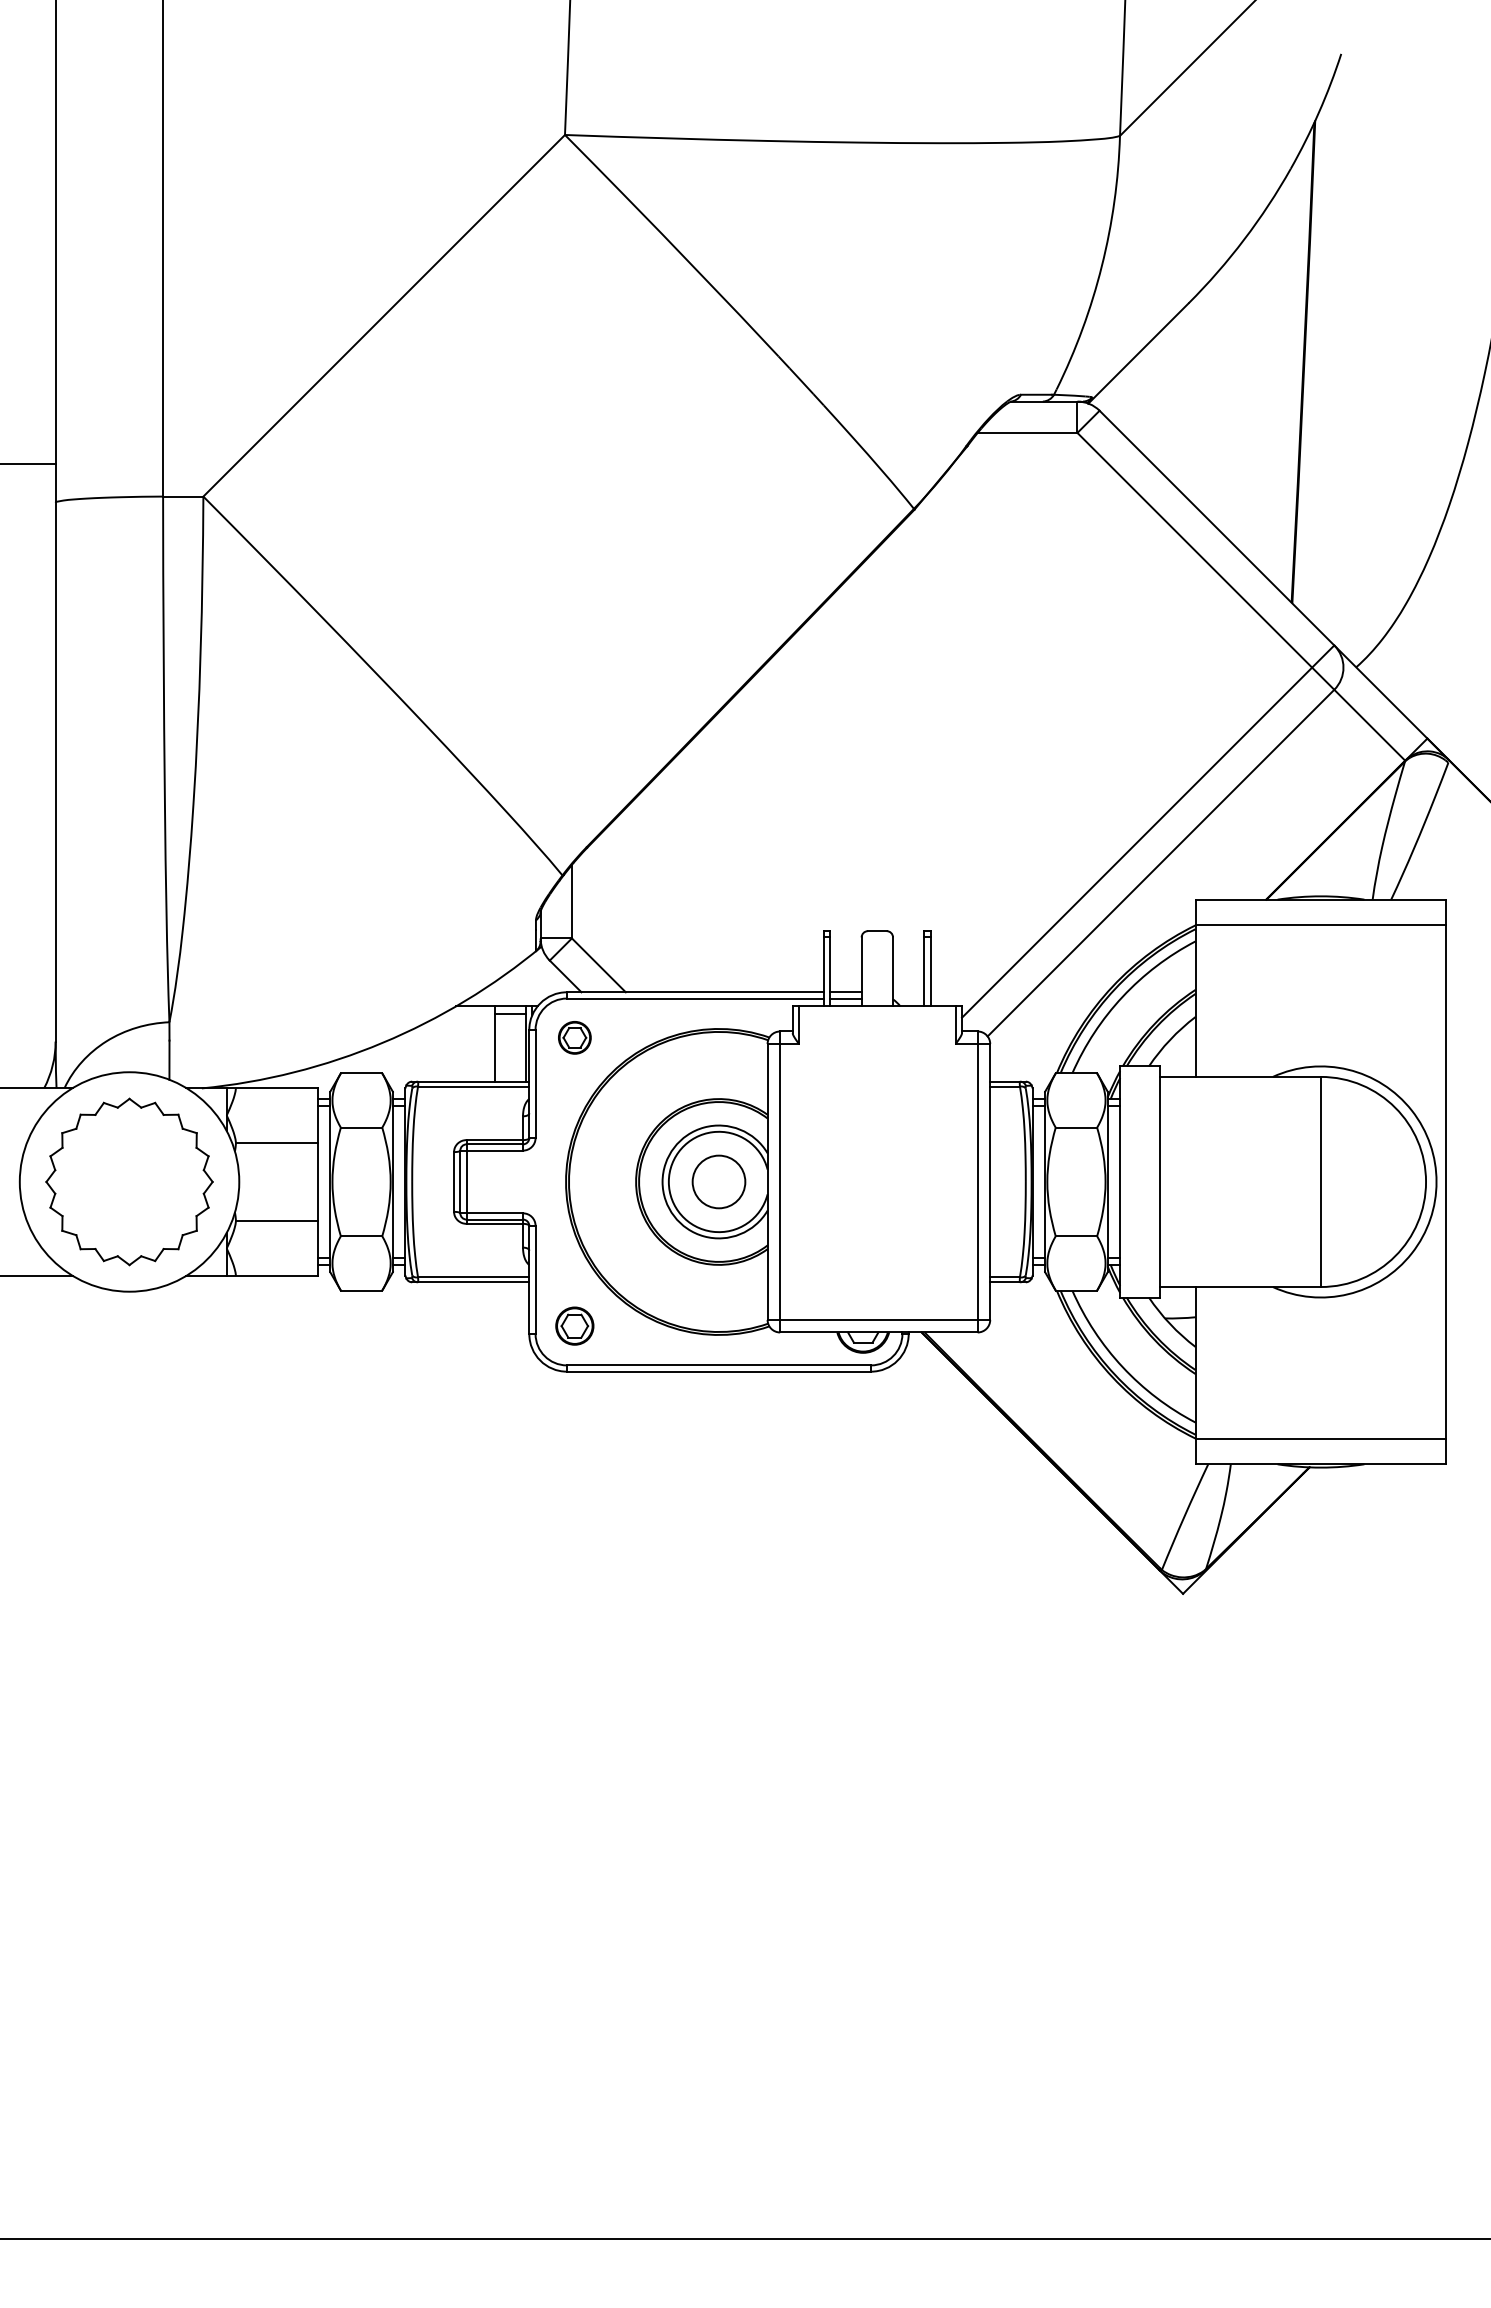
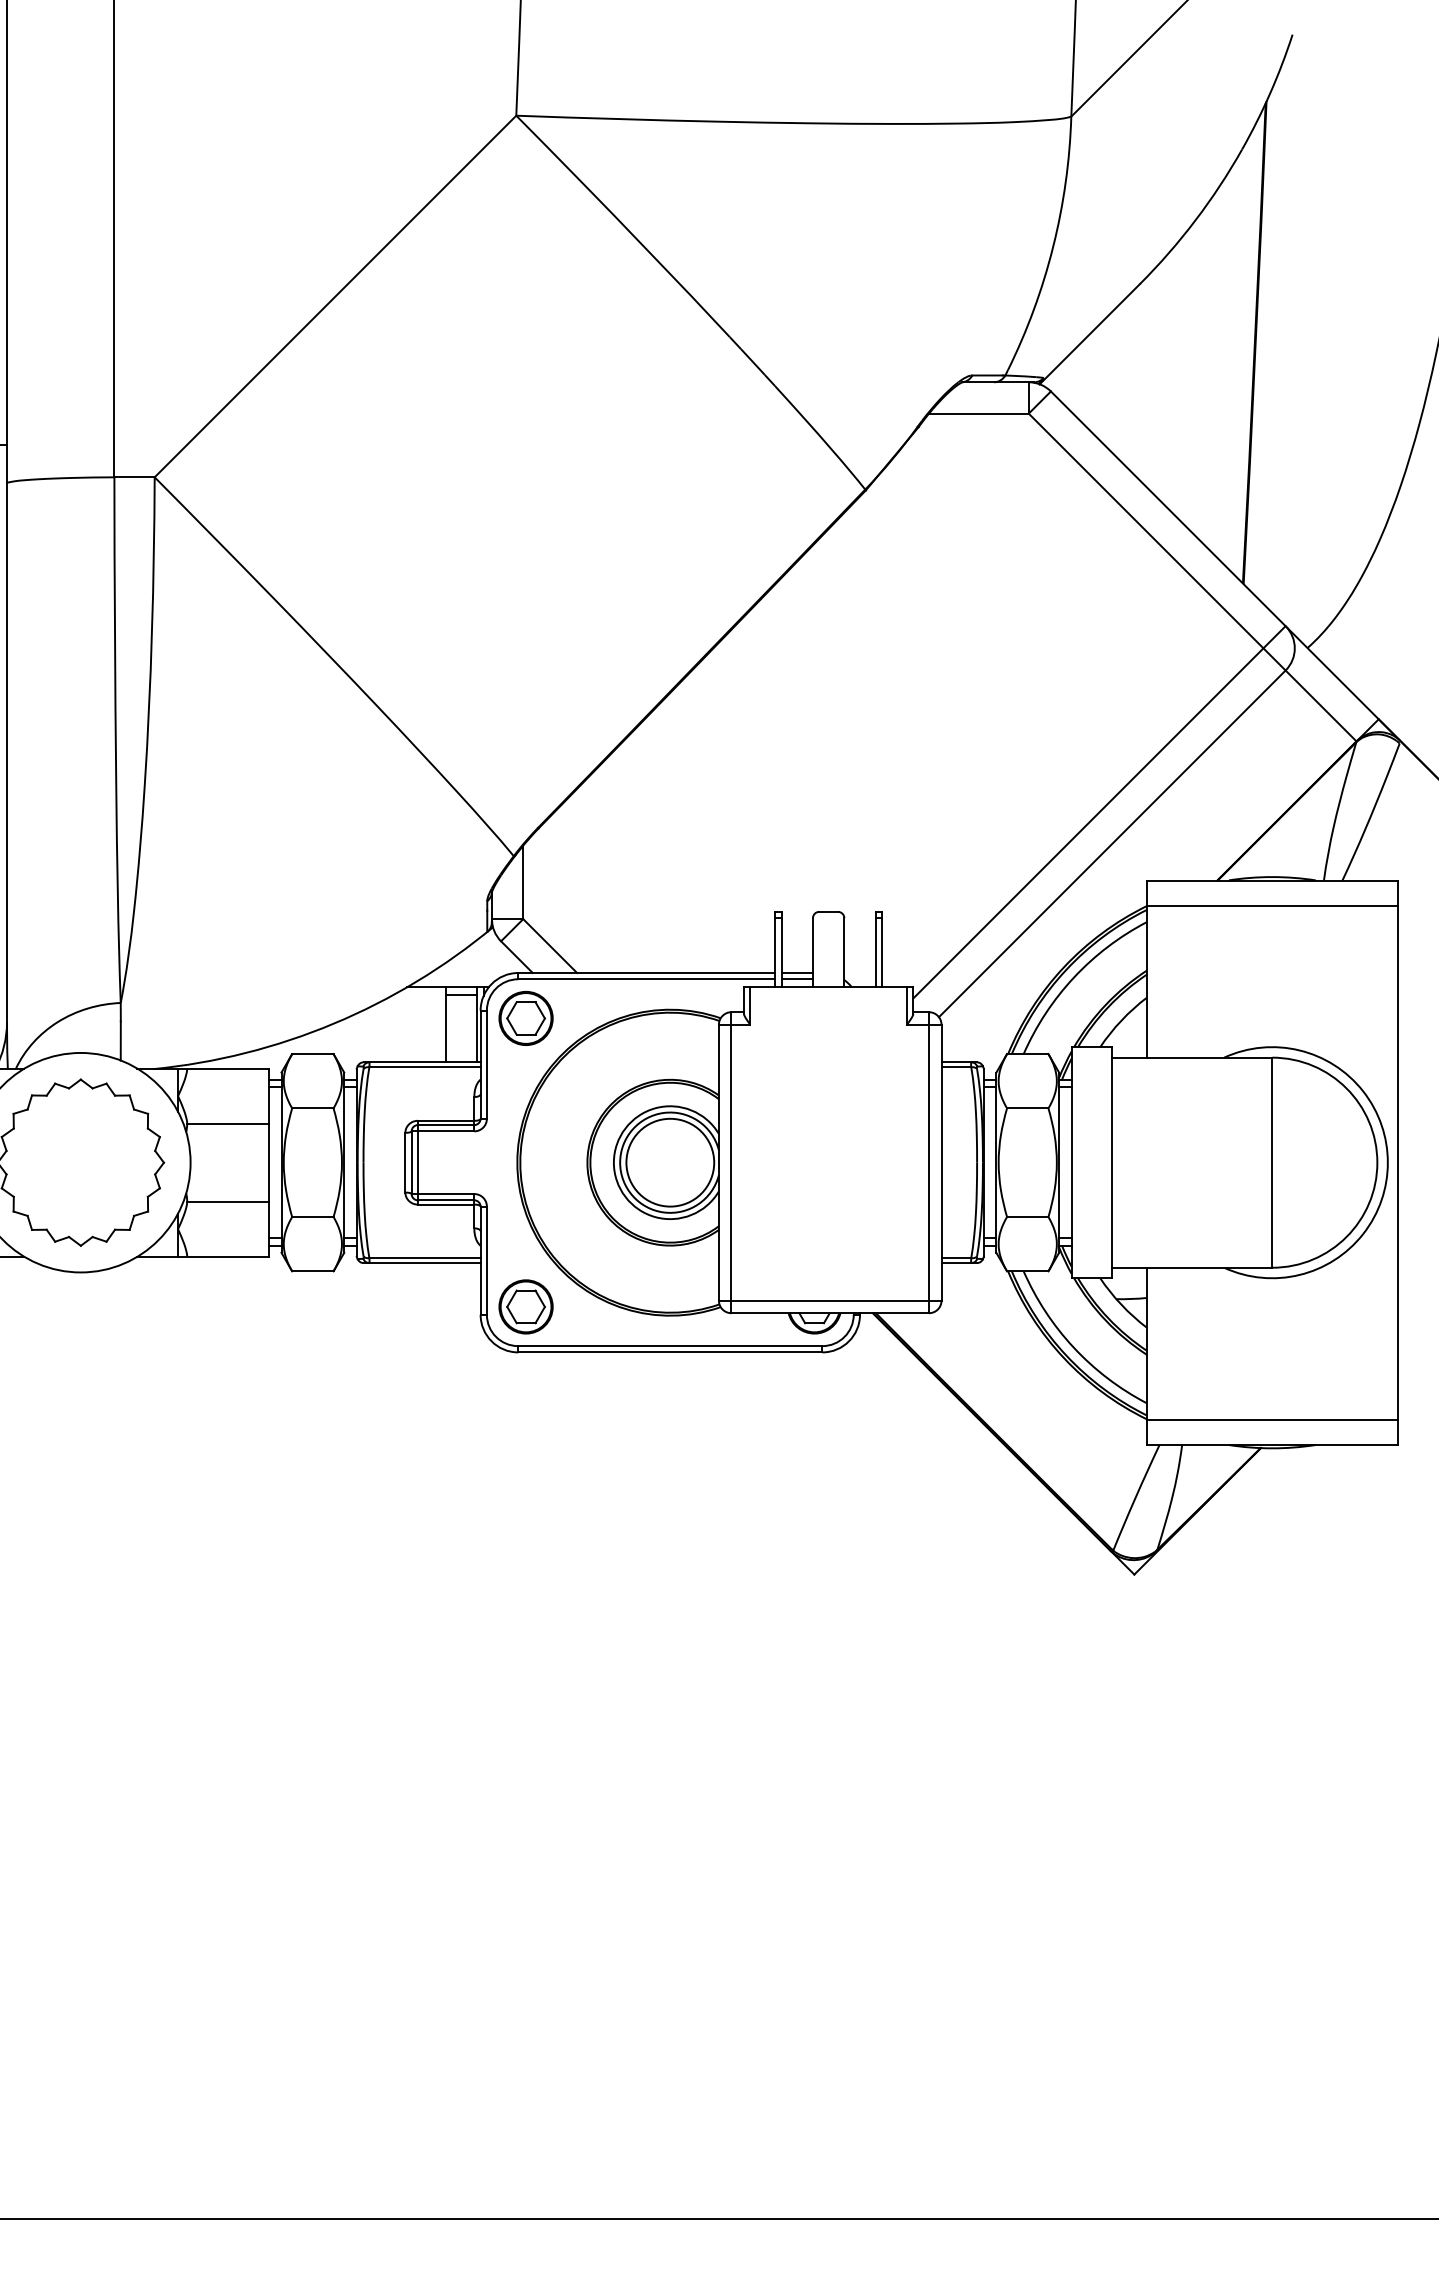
part: (574, 1037) -> (525, 1018), size x1.67
circle: (718, 1181) -> (669, 1162), size x1.67
part: (574, 1325) -> (525, 1306), size x1.43

